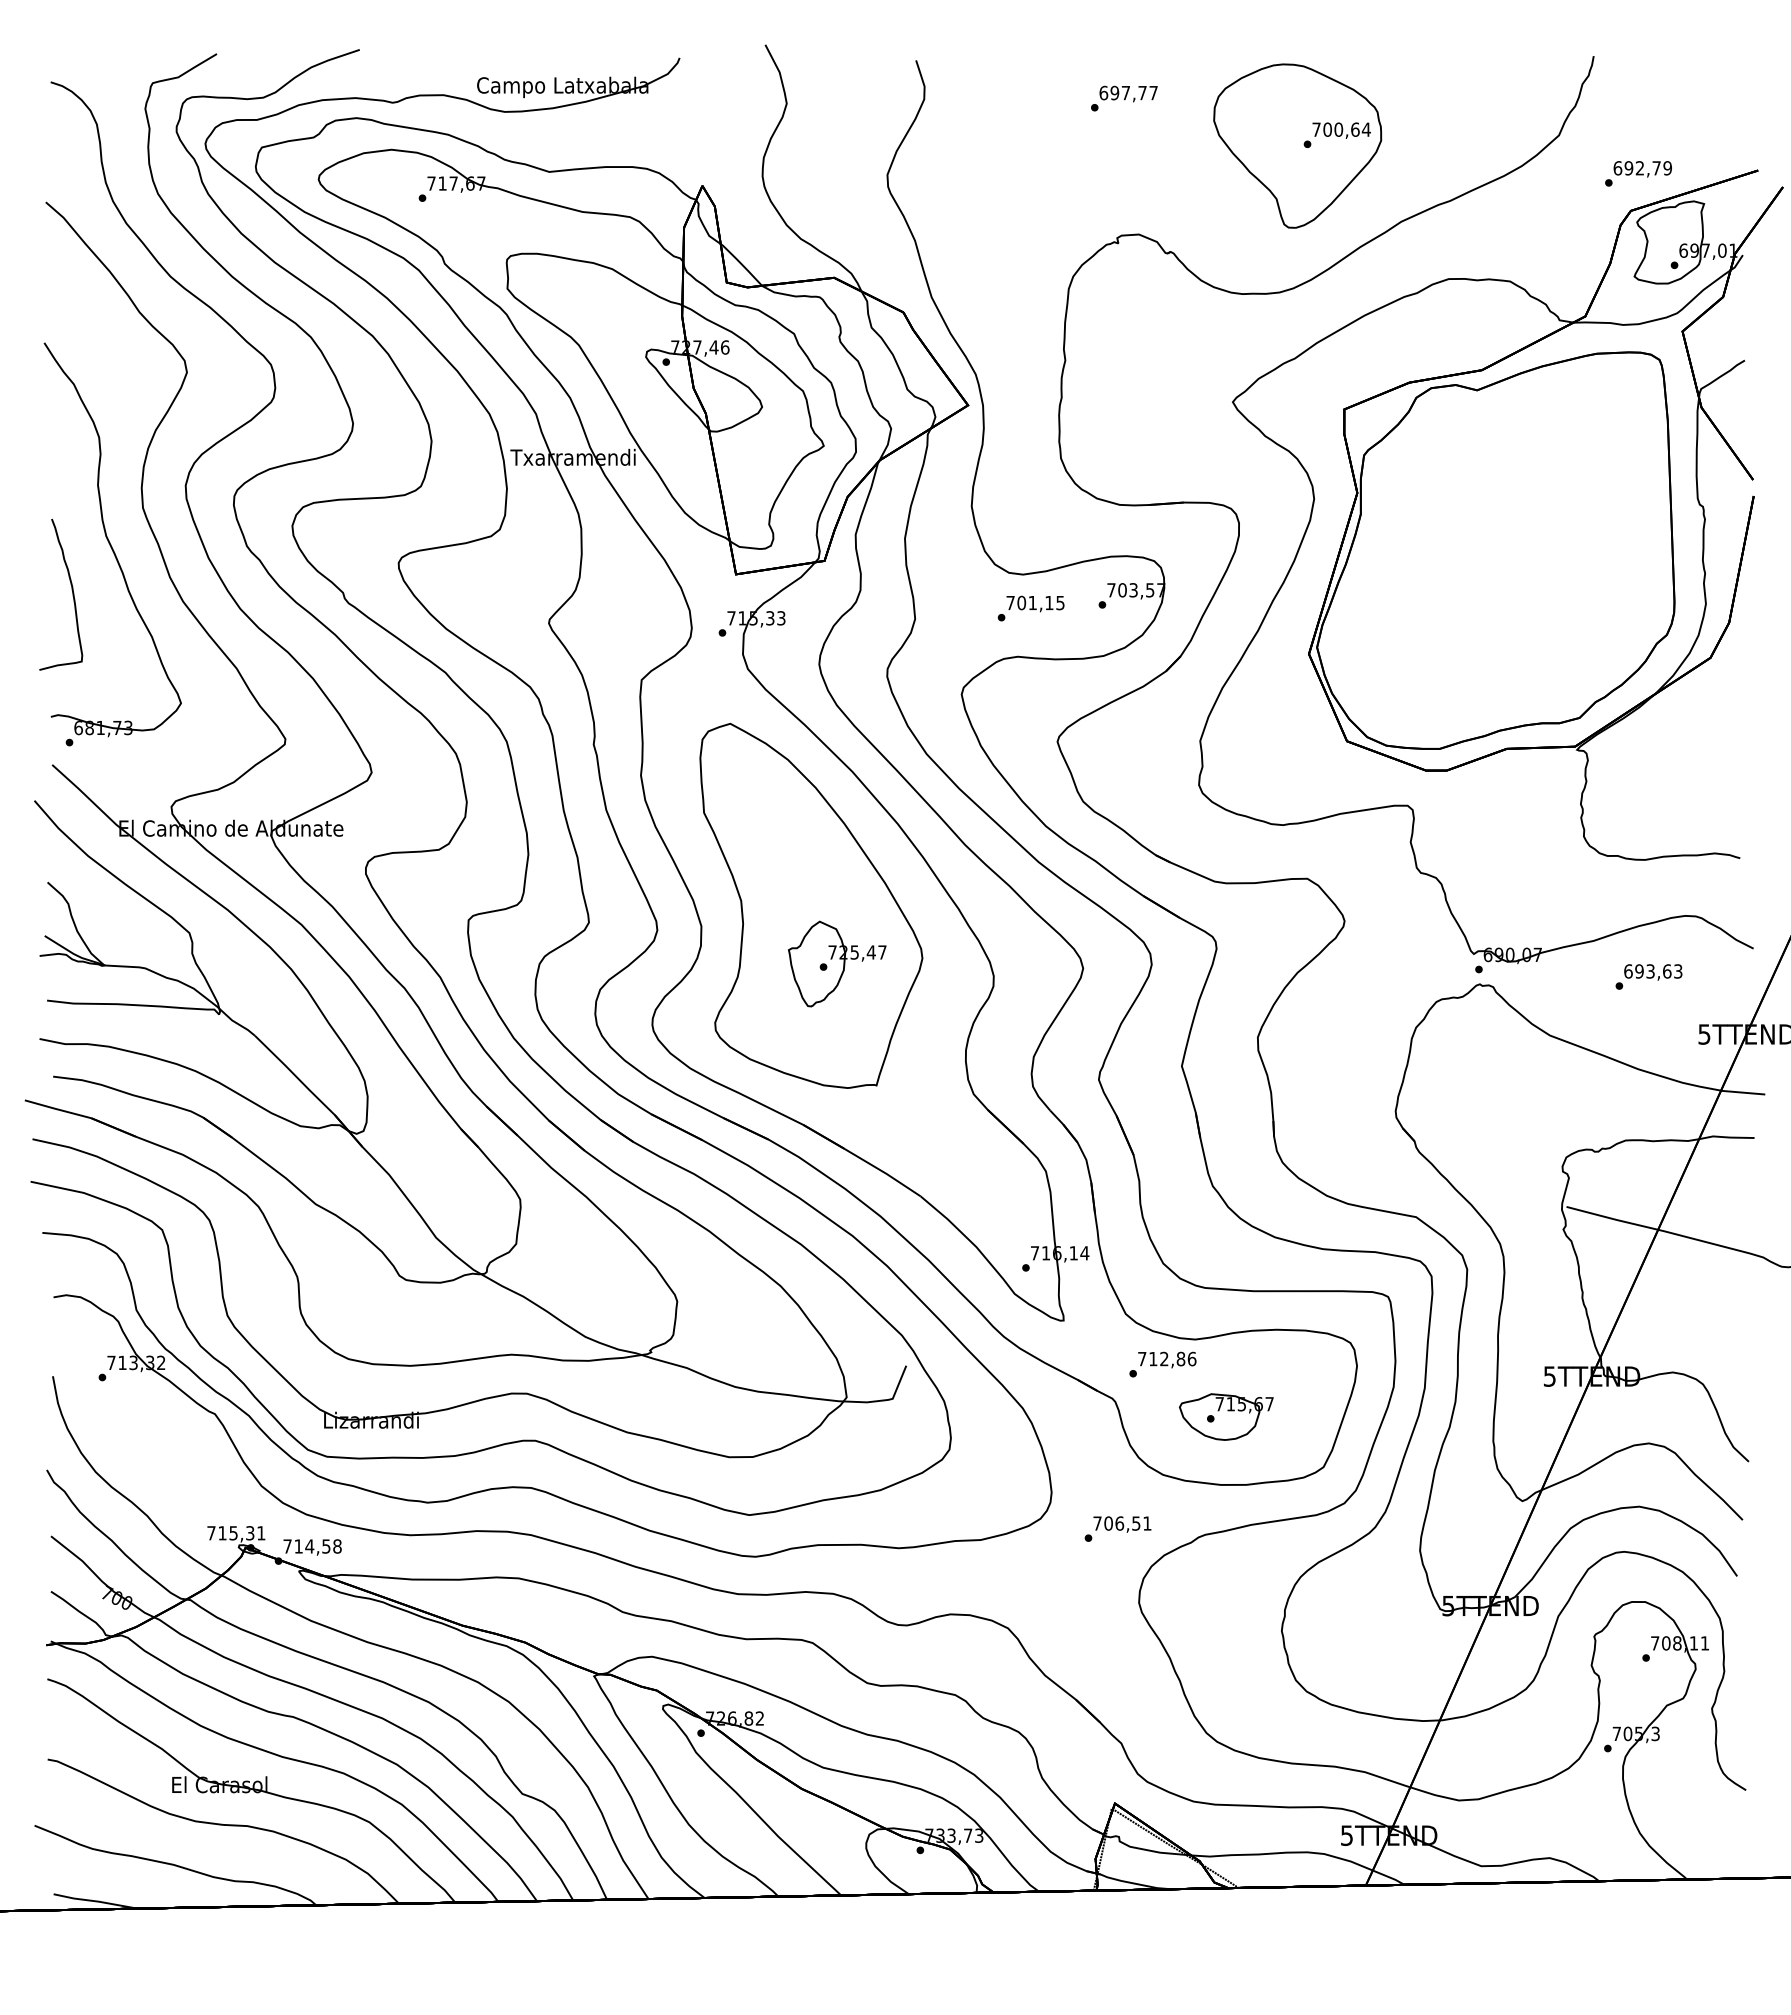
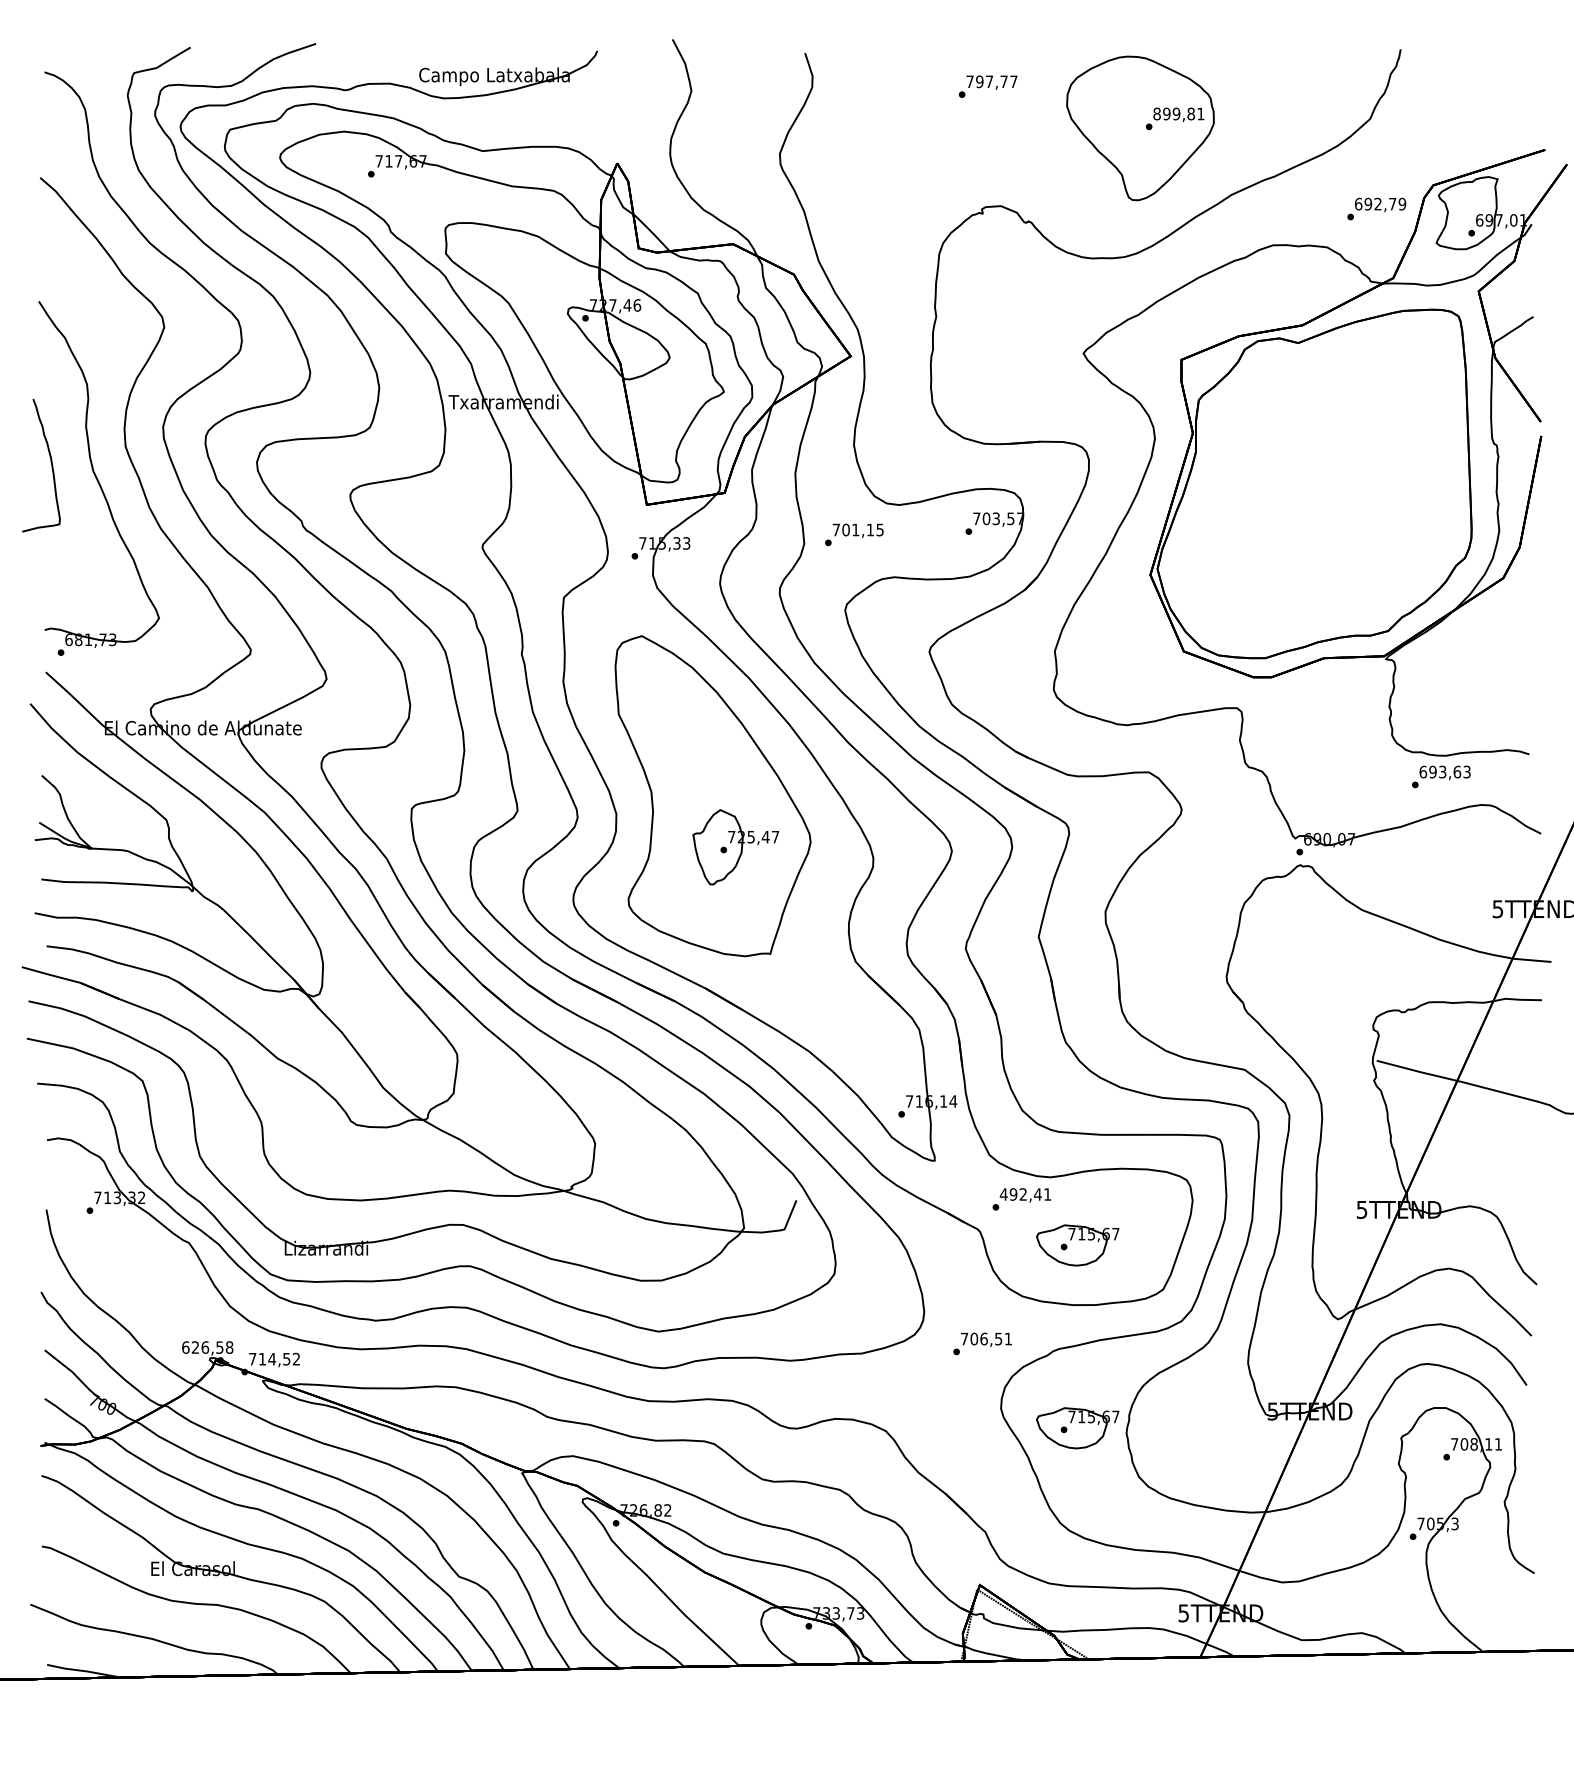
text: (1103, 92) -> (969, 81), 697,77 -> 797,77
text: (1341, 129) -> (1178, 113), 700,64 -> 899,81
text: (1638, 173) -> (1376, 208), moved
curve: (71, 590) -> (50, 461), moved
text: (1030, 608) -> (853, 534), moved
text: (1648, 976) -> (1440, 776), moved
text: (1166, 1358) -> (1025, 1193), 712,86 -> 492,41
text: (236, 1533) -> (207, 1347), 715,31 -> 626,58
text: (337, 1546) -> (296, 1359), 714,58 -> 714,52
part: (1226, 1624) -> (1077, 1427), added

